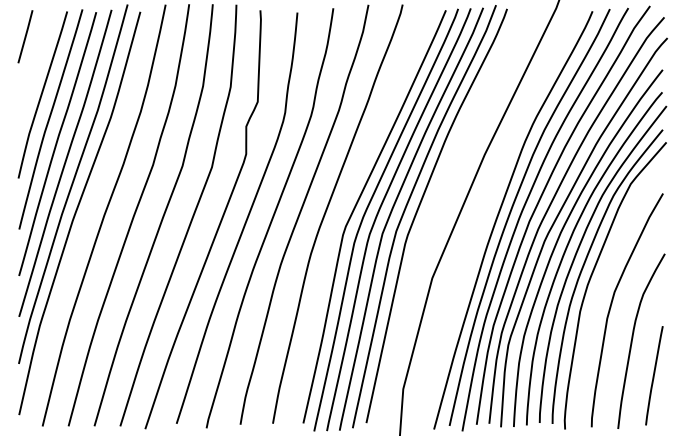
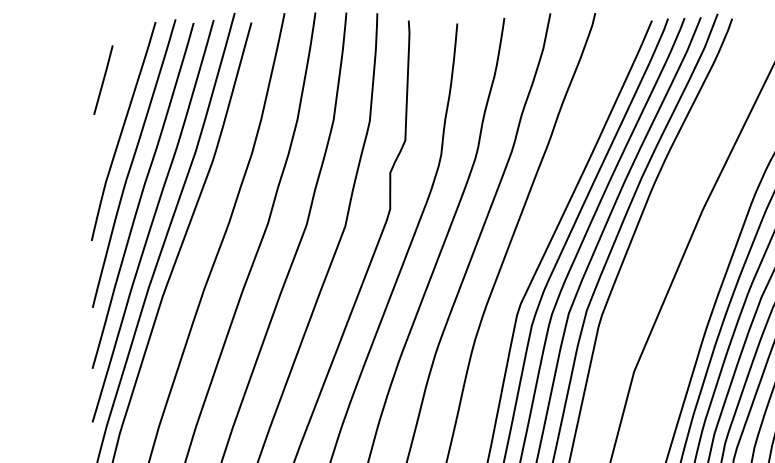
line: (25, 36) -> (103, 79), moved

